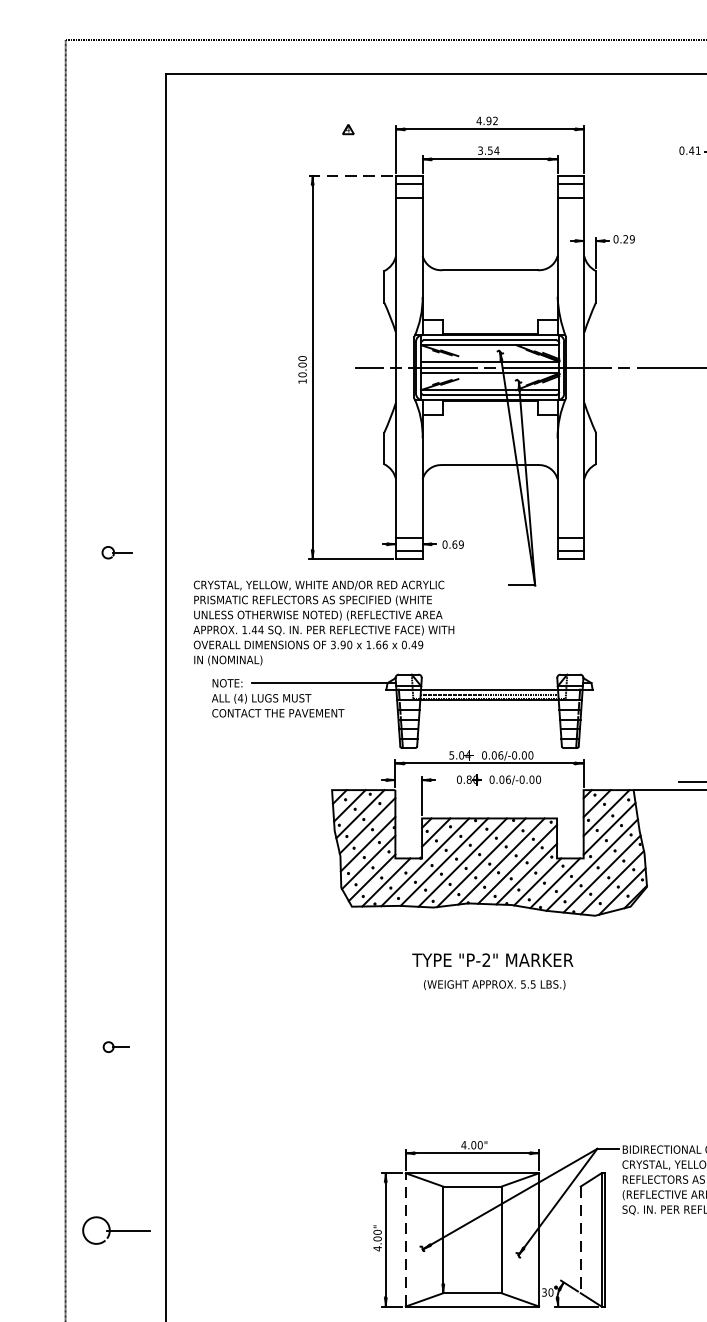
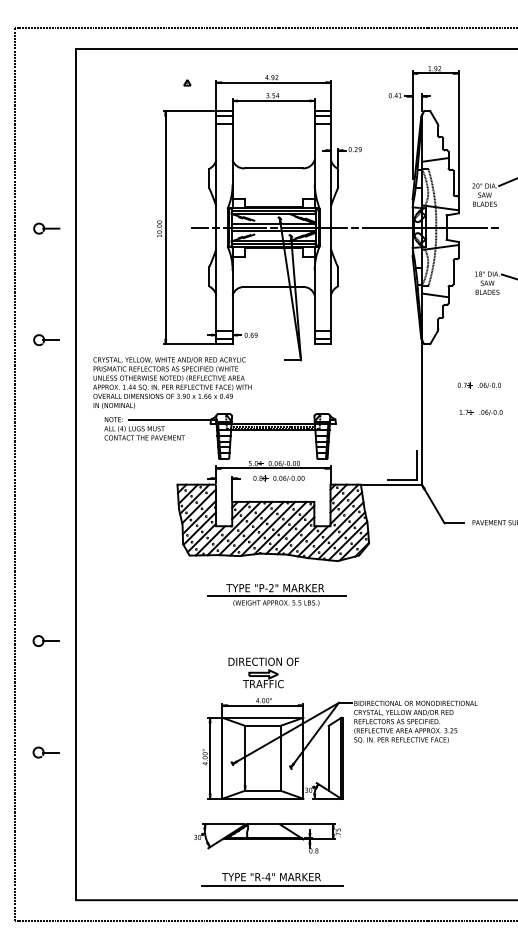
line: (350, 176) -> (188, 111), dashed -> solid
part: (116, 369) -> (46, 228), added
part: (116, 553) -> (46, 340), size x1.43
line: (494, 972) -> (276, 595), added
part: (115, 1046) -> (45, 640), size x1.67
part: (473, 1098) -> (263, 672), added
part: (115, 1230) -> (45, 752), size x0.62
line: (406, 1240) -> (222, 758), dashed -> solid
line: (580, 1240) -> (328, 758), dashed -> solid

